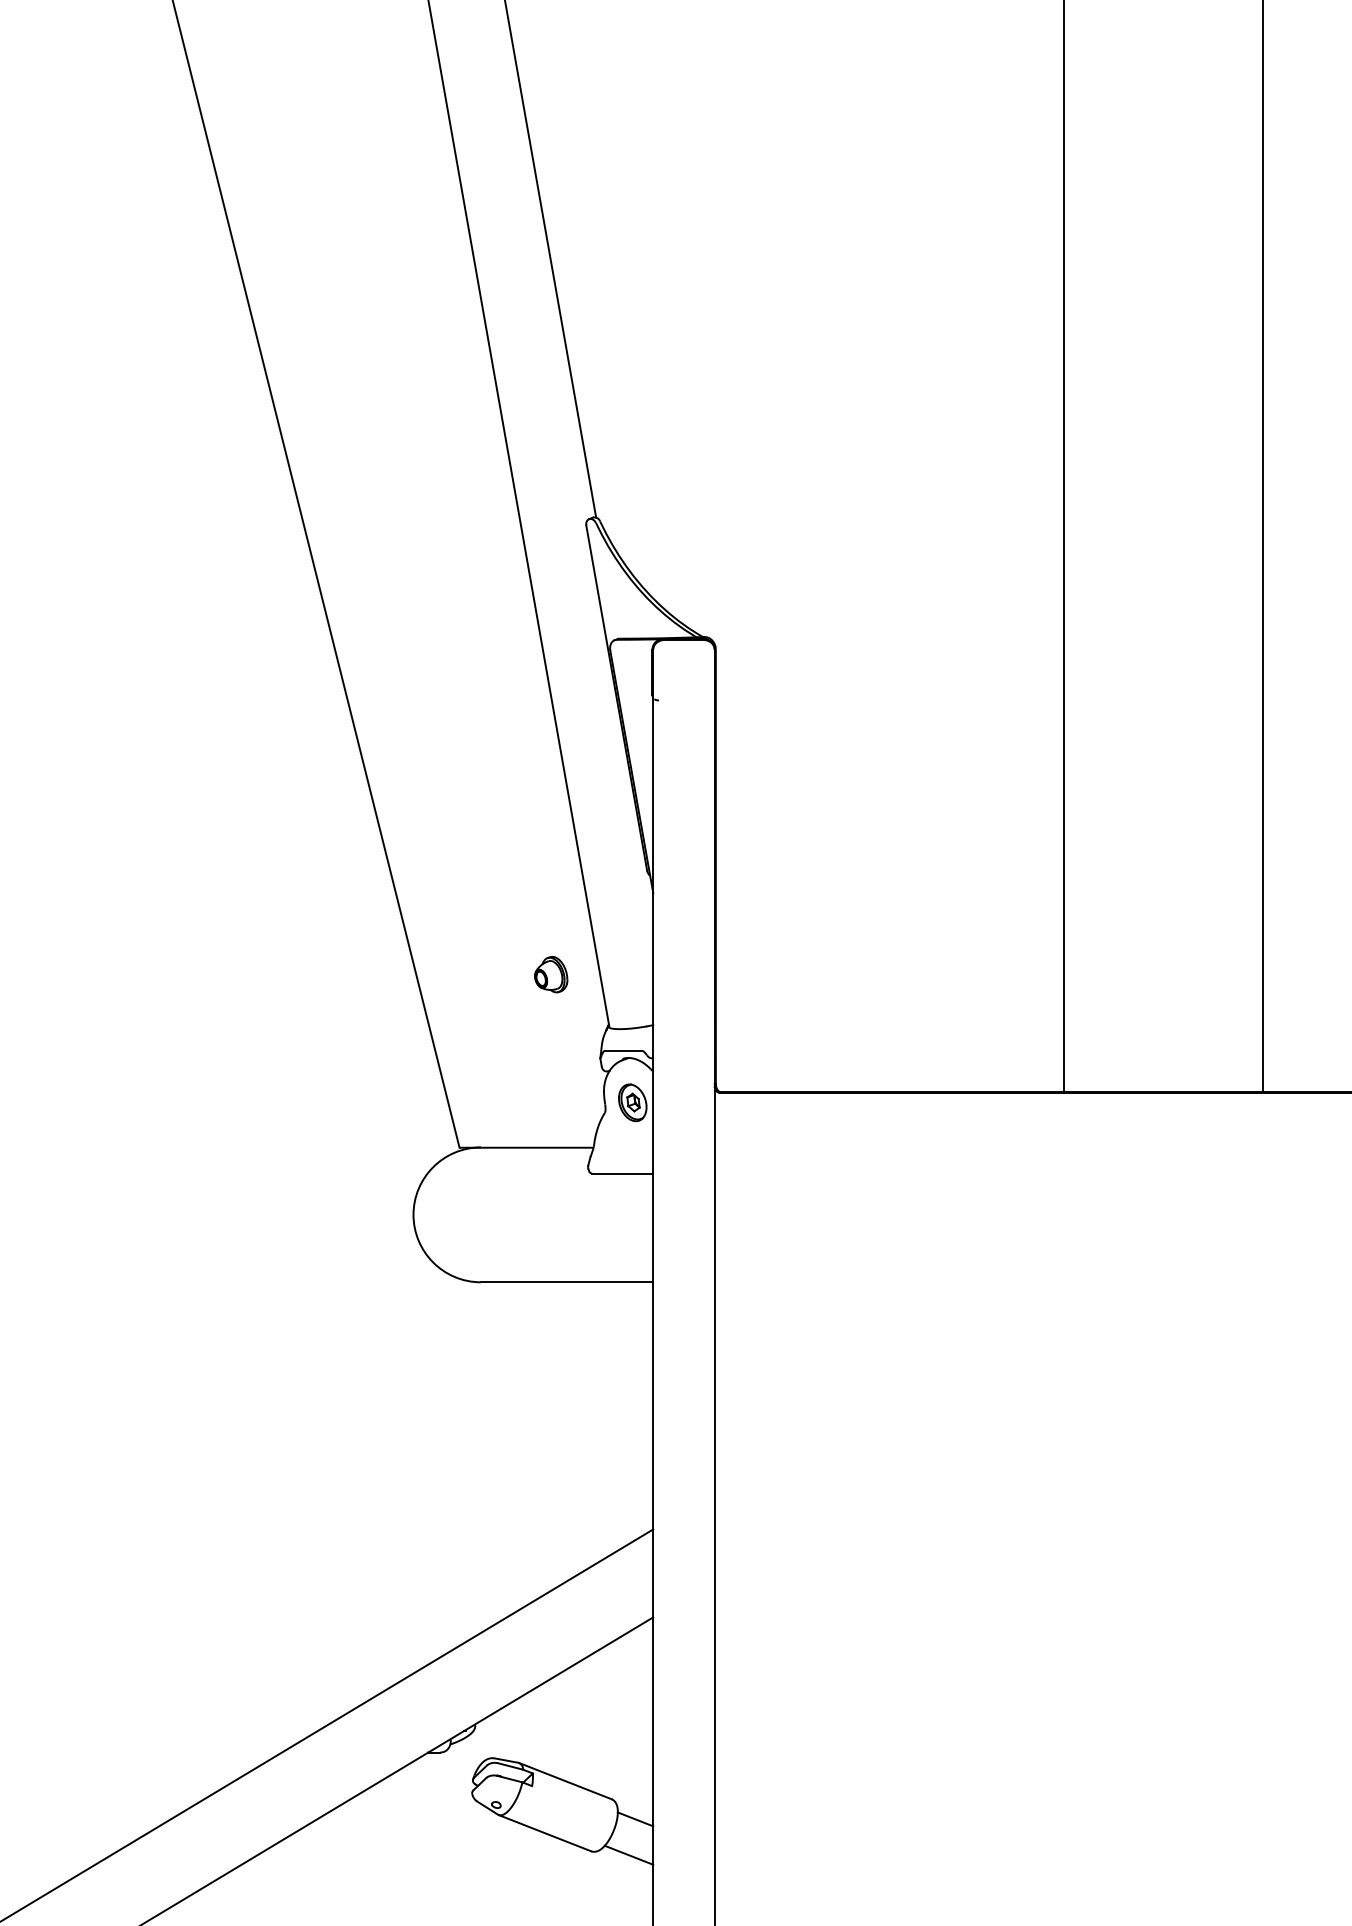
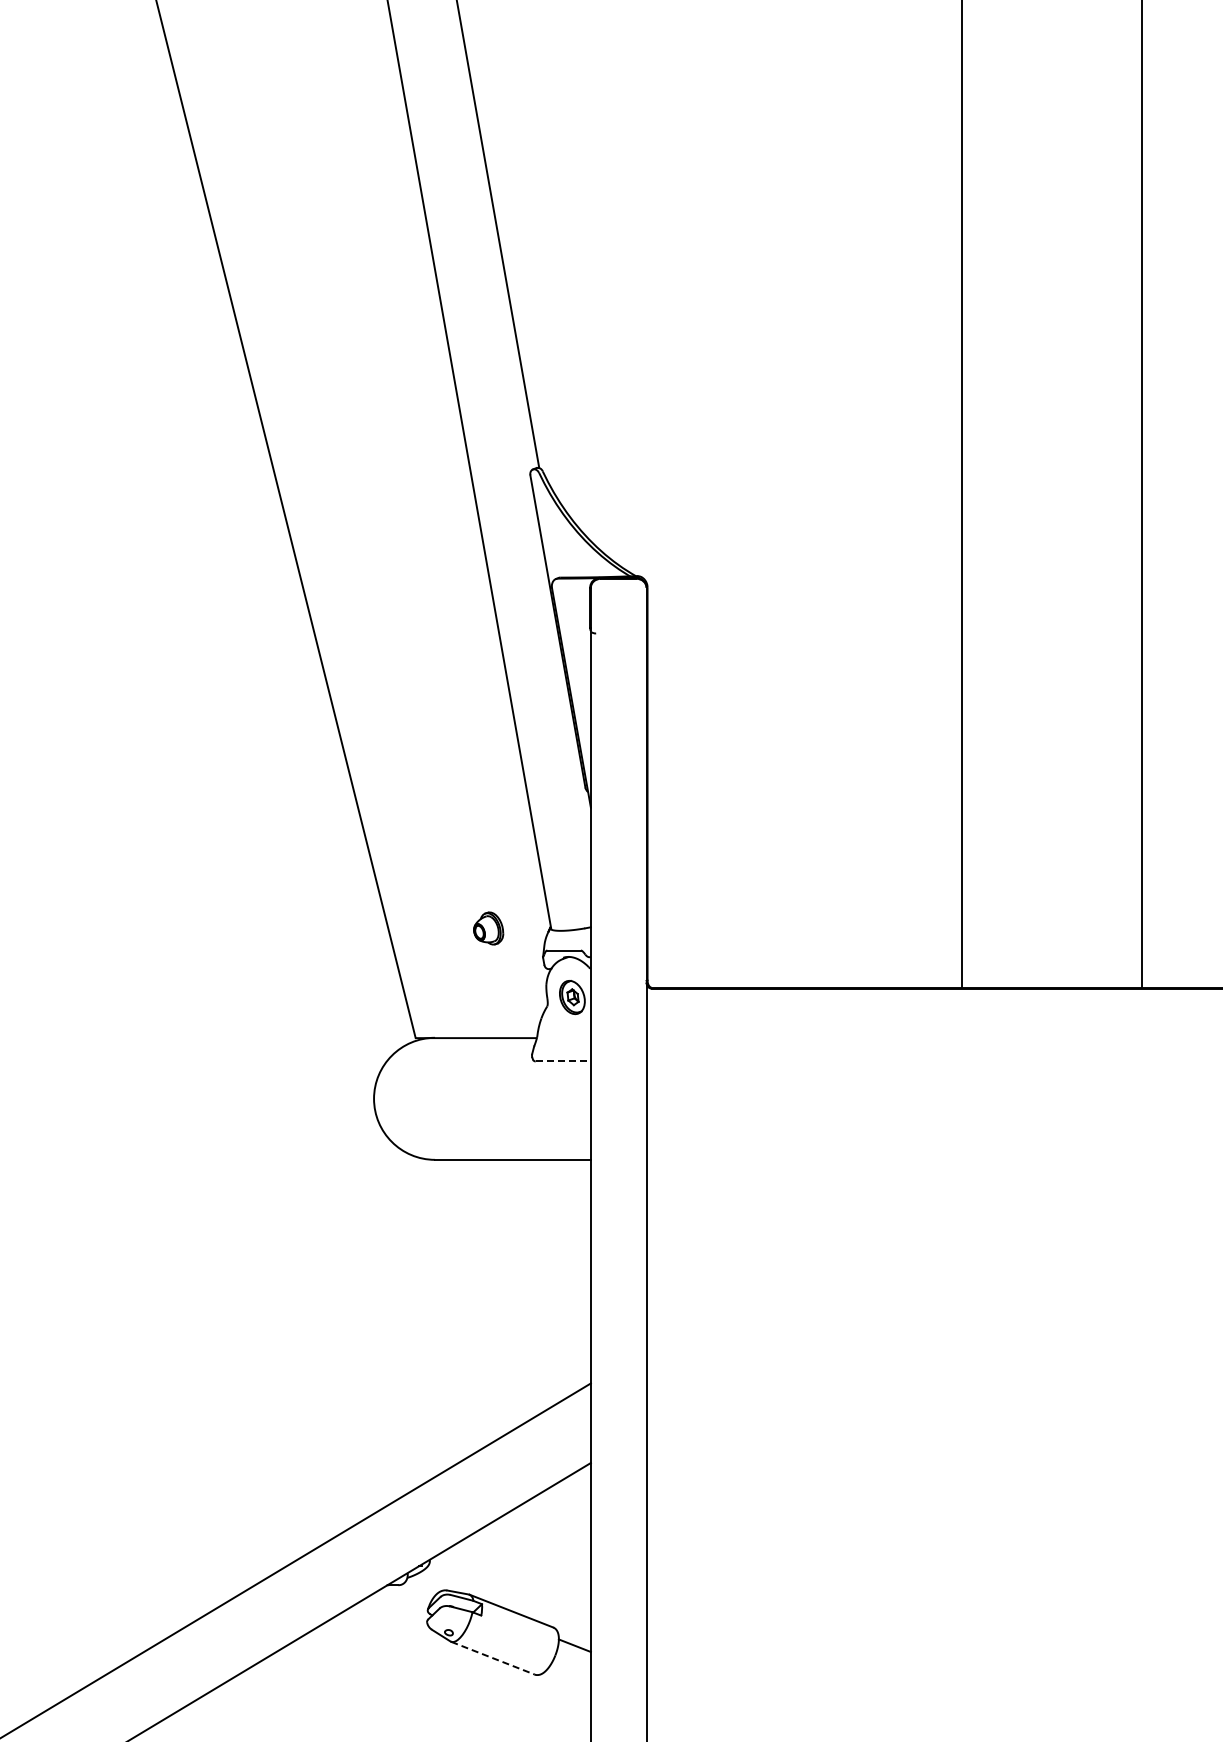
part: (551, 974) -> (488, 928), moved
line: (622, 1173) -> (563, 1061), solid -> dashed
line: (545, 1833) -> (493, 1658), solid -> dashed
line: (628, 1854) -> (568, 1677), removed

